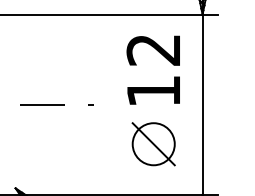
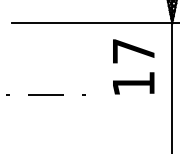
text: (152, 49) -> (132, 50), 12 -> 17
part: (153, 144) -> (133, 125), removed

